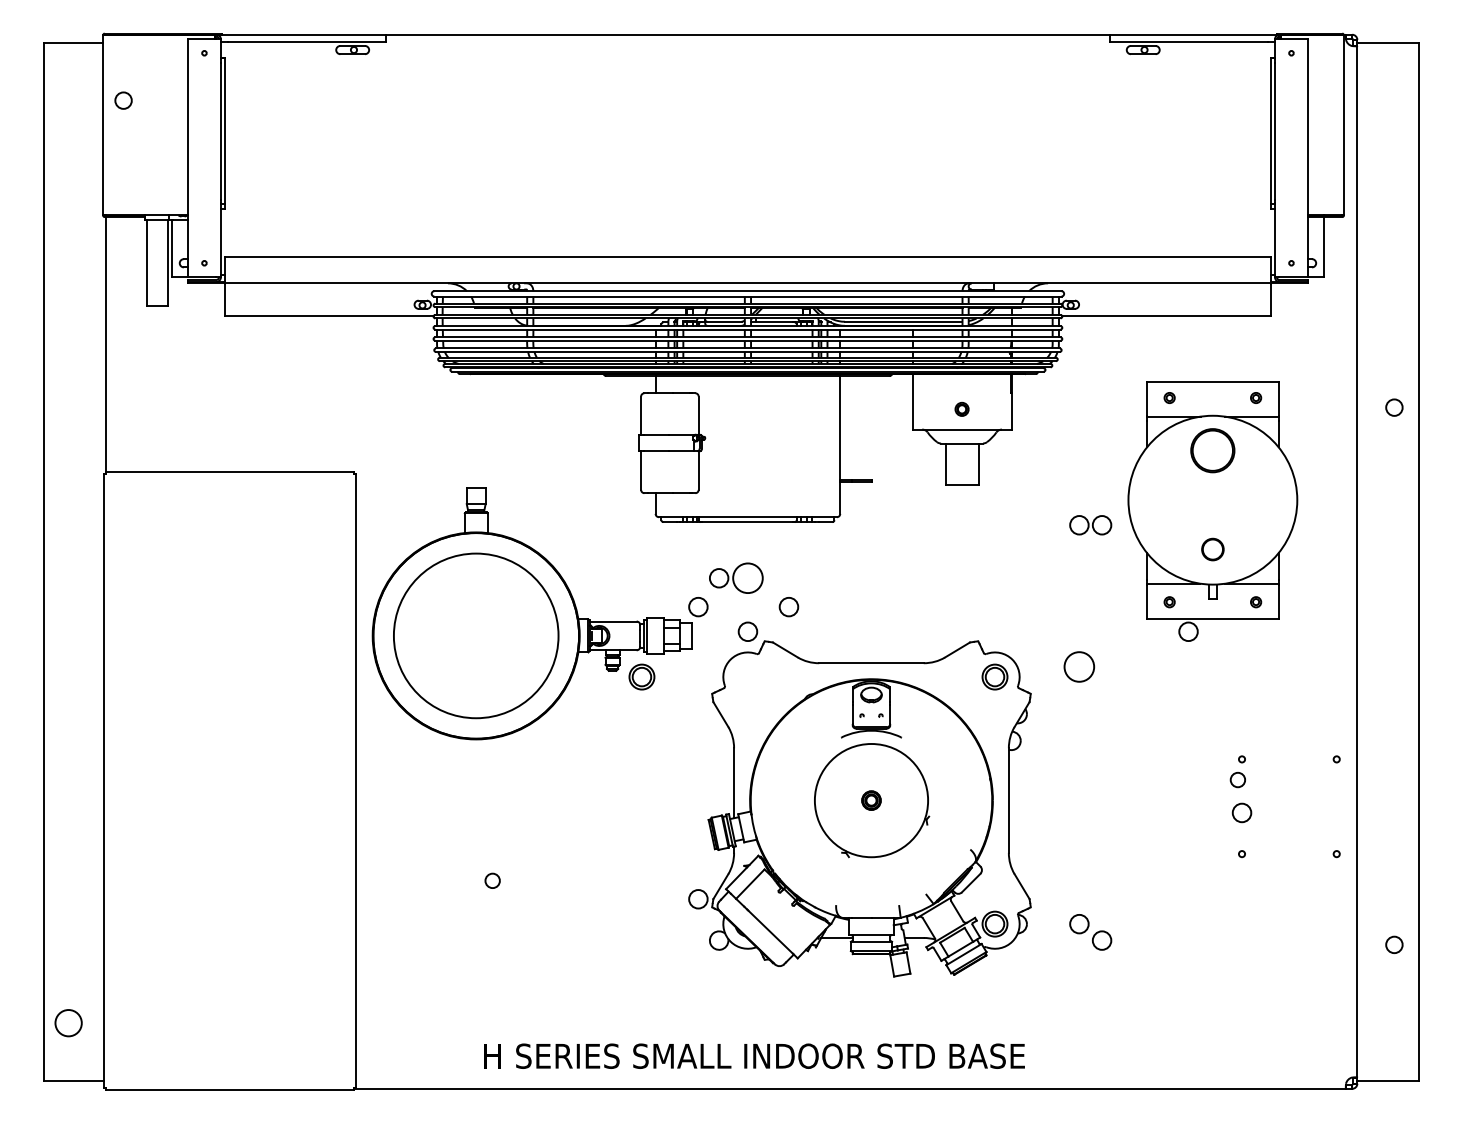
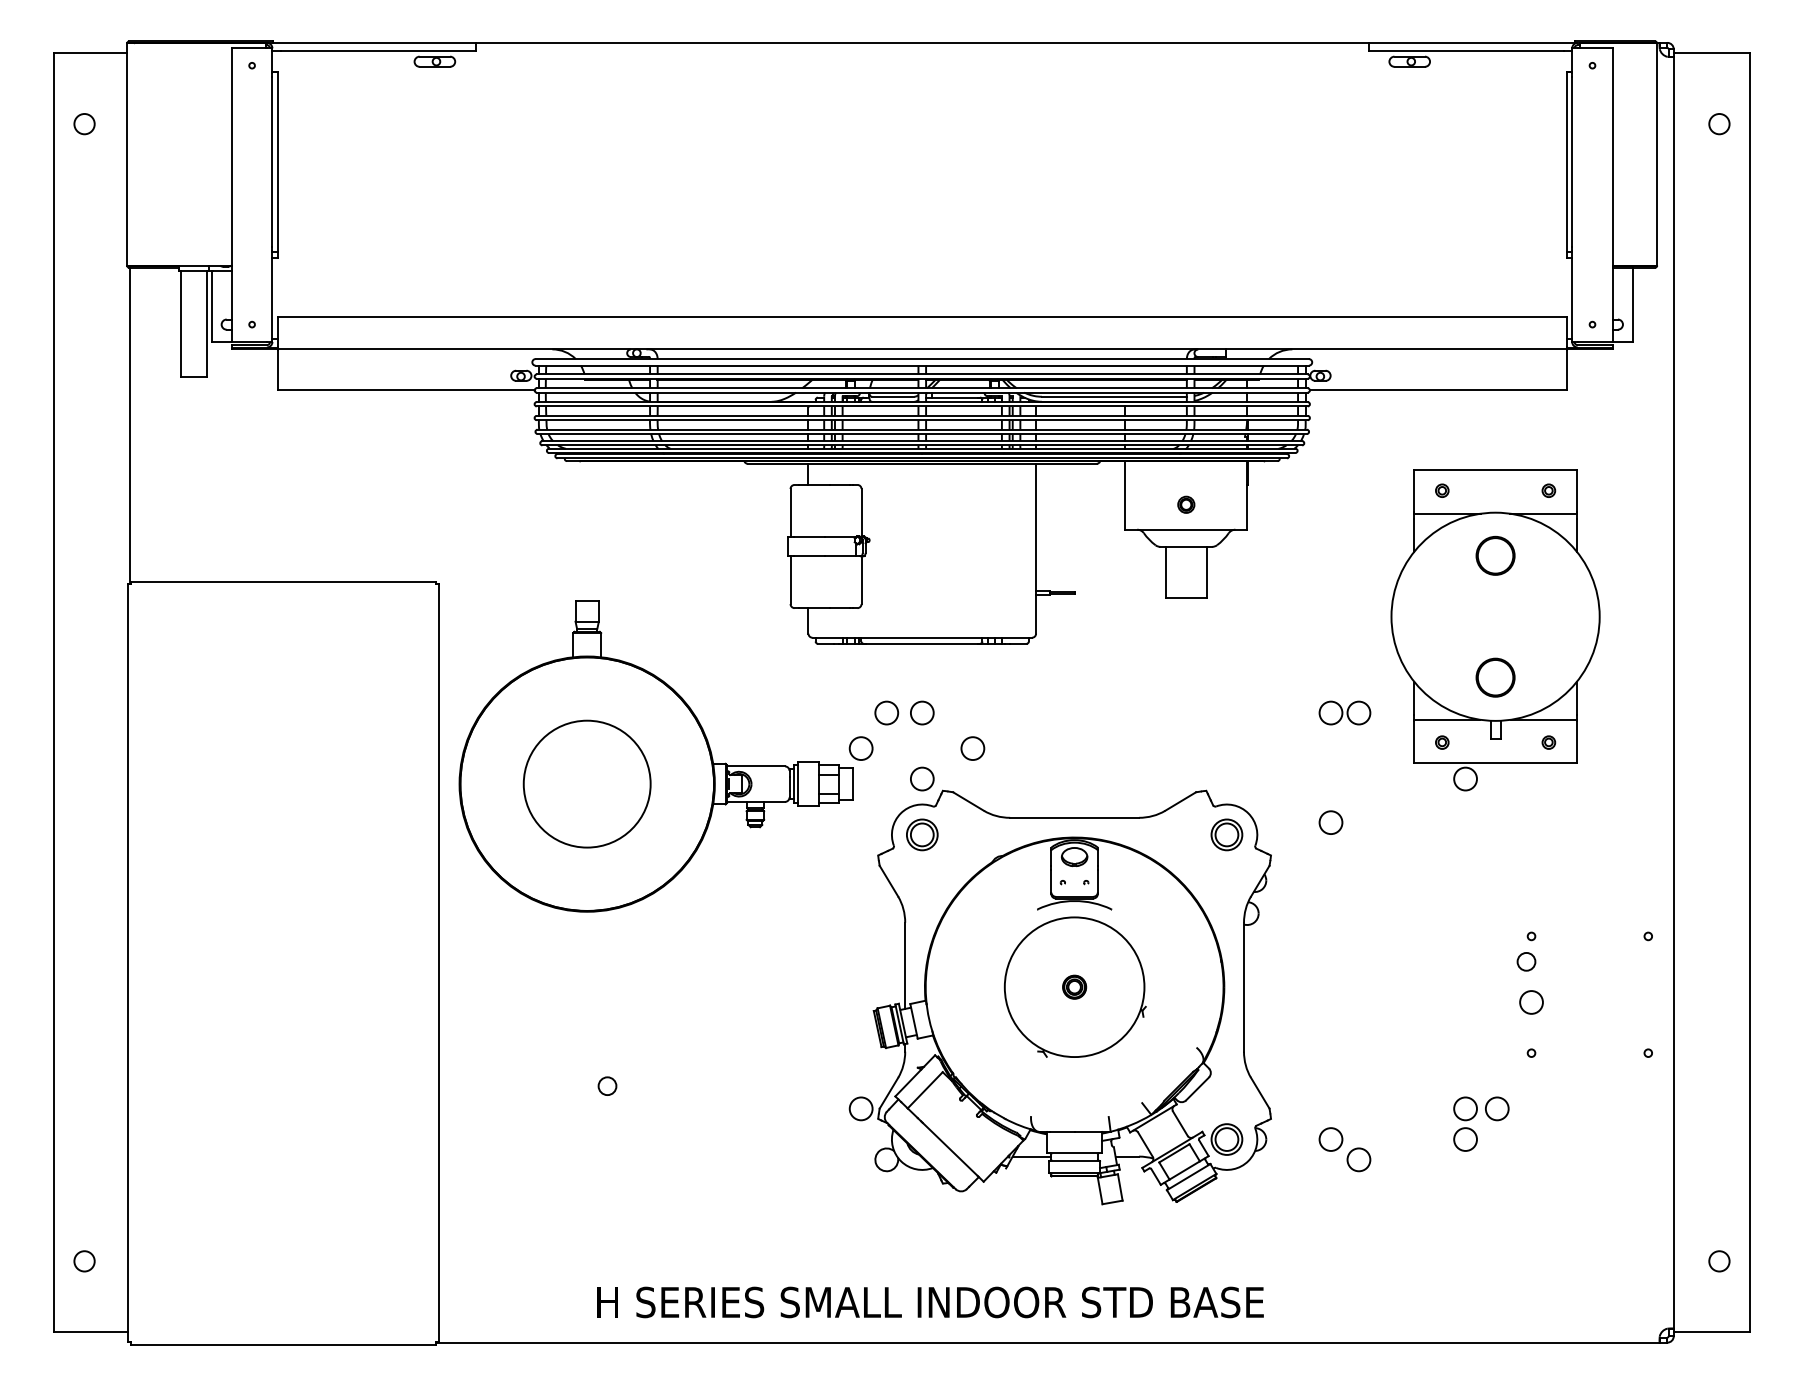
circle: (123, 100) -> (84, 123), moved
circle: (1394, 407) -> (1719, 123), moved
part: (1212, 450) -> (1495, 555), size x0.71
part: (1090, 525) -> (1344, 713), moved
part: (1212, 549) -> (1495, 677), size x1.43
circle: (747, 578) -> (921, 713), size x0.62
circle: (475, 635) -> (586, 783), size x0.62
circle: (1079, 667) -> (1331, 823), size x0.62
part: (641, 676) -> (921, 834), moved
part: (1196, 905) -> (1475, 1116), added
circle: (1394, 944) -> (1719, 1260), moved
circle: (68, 1022) -> (84, 1260), size x0.62

